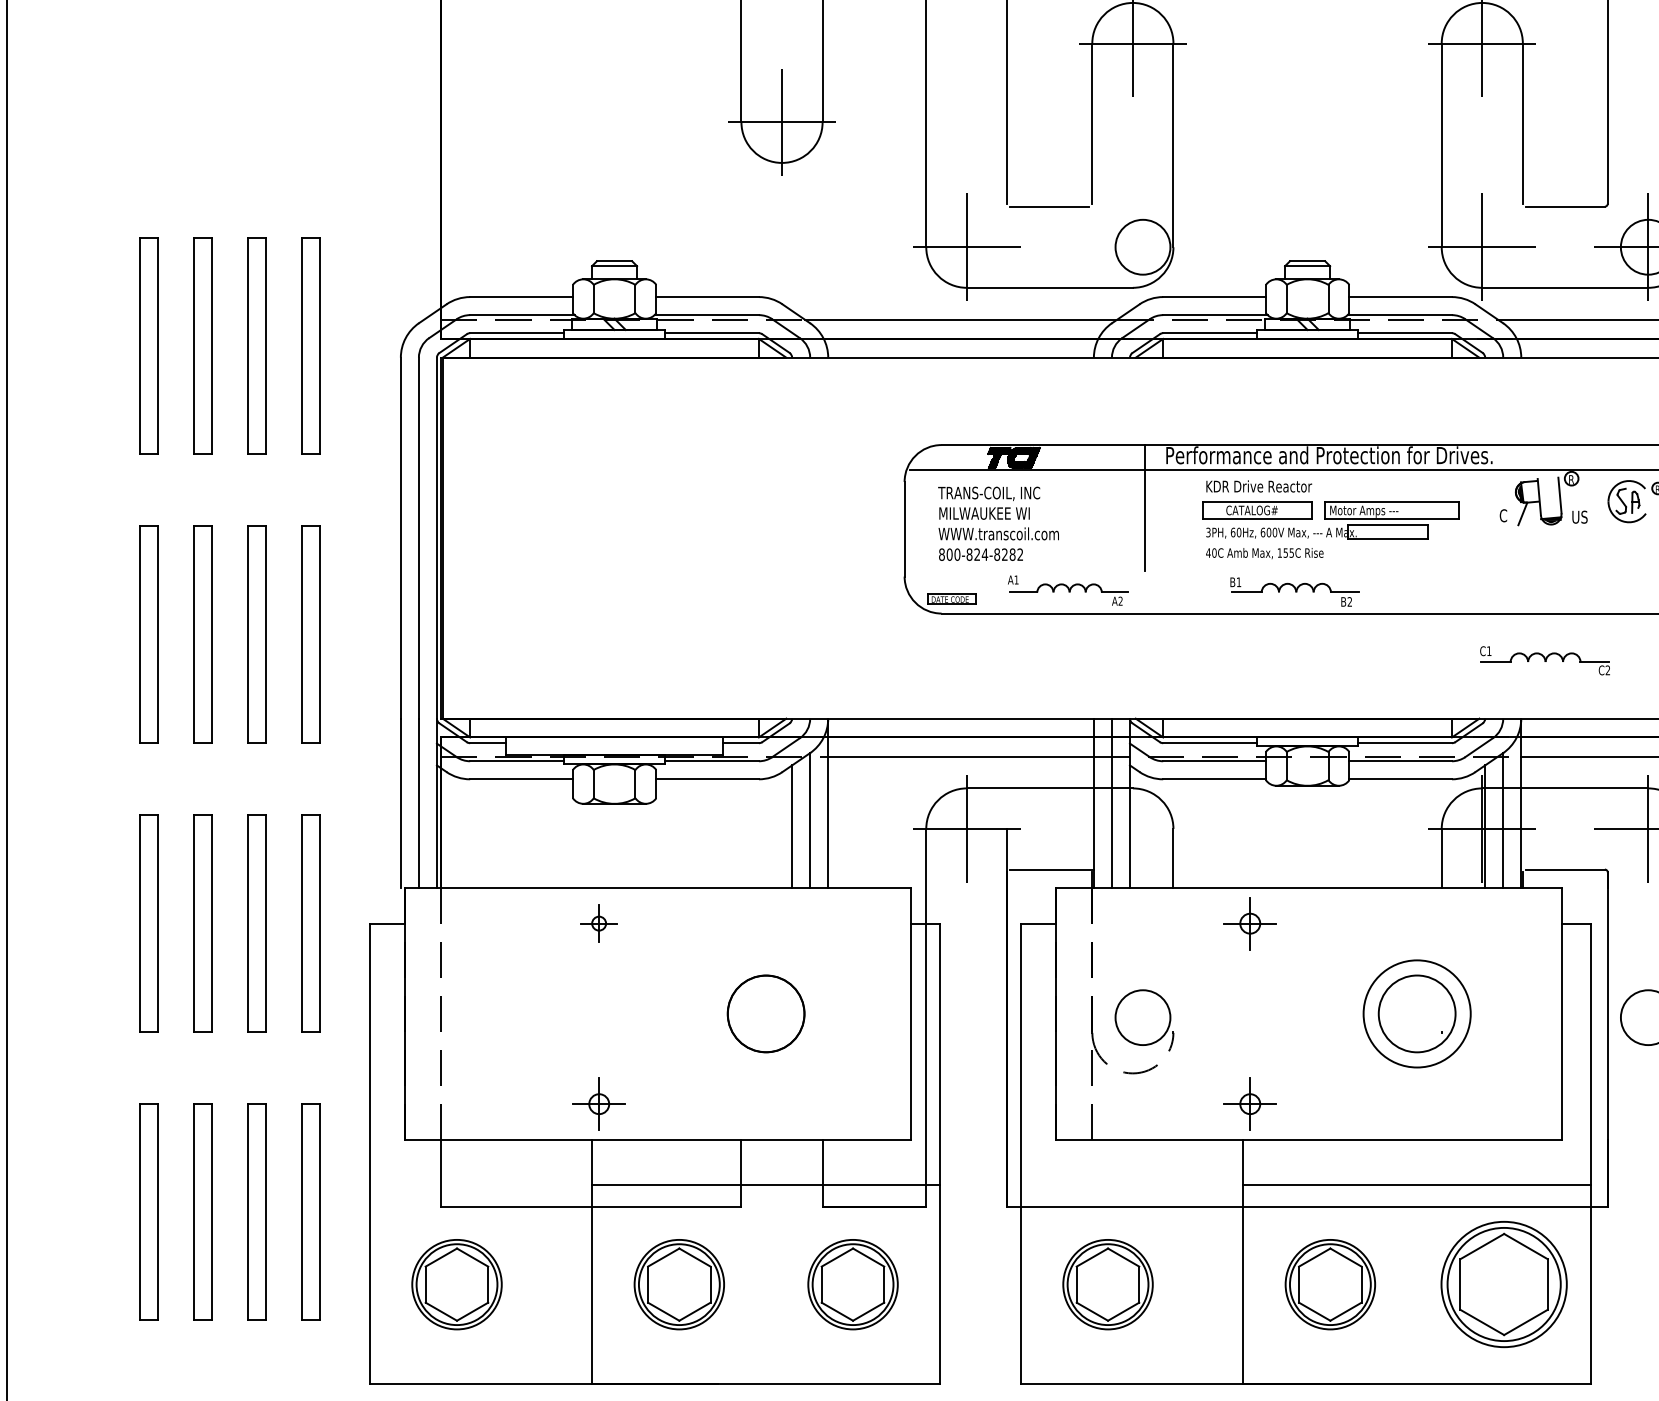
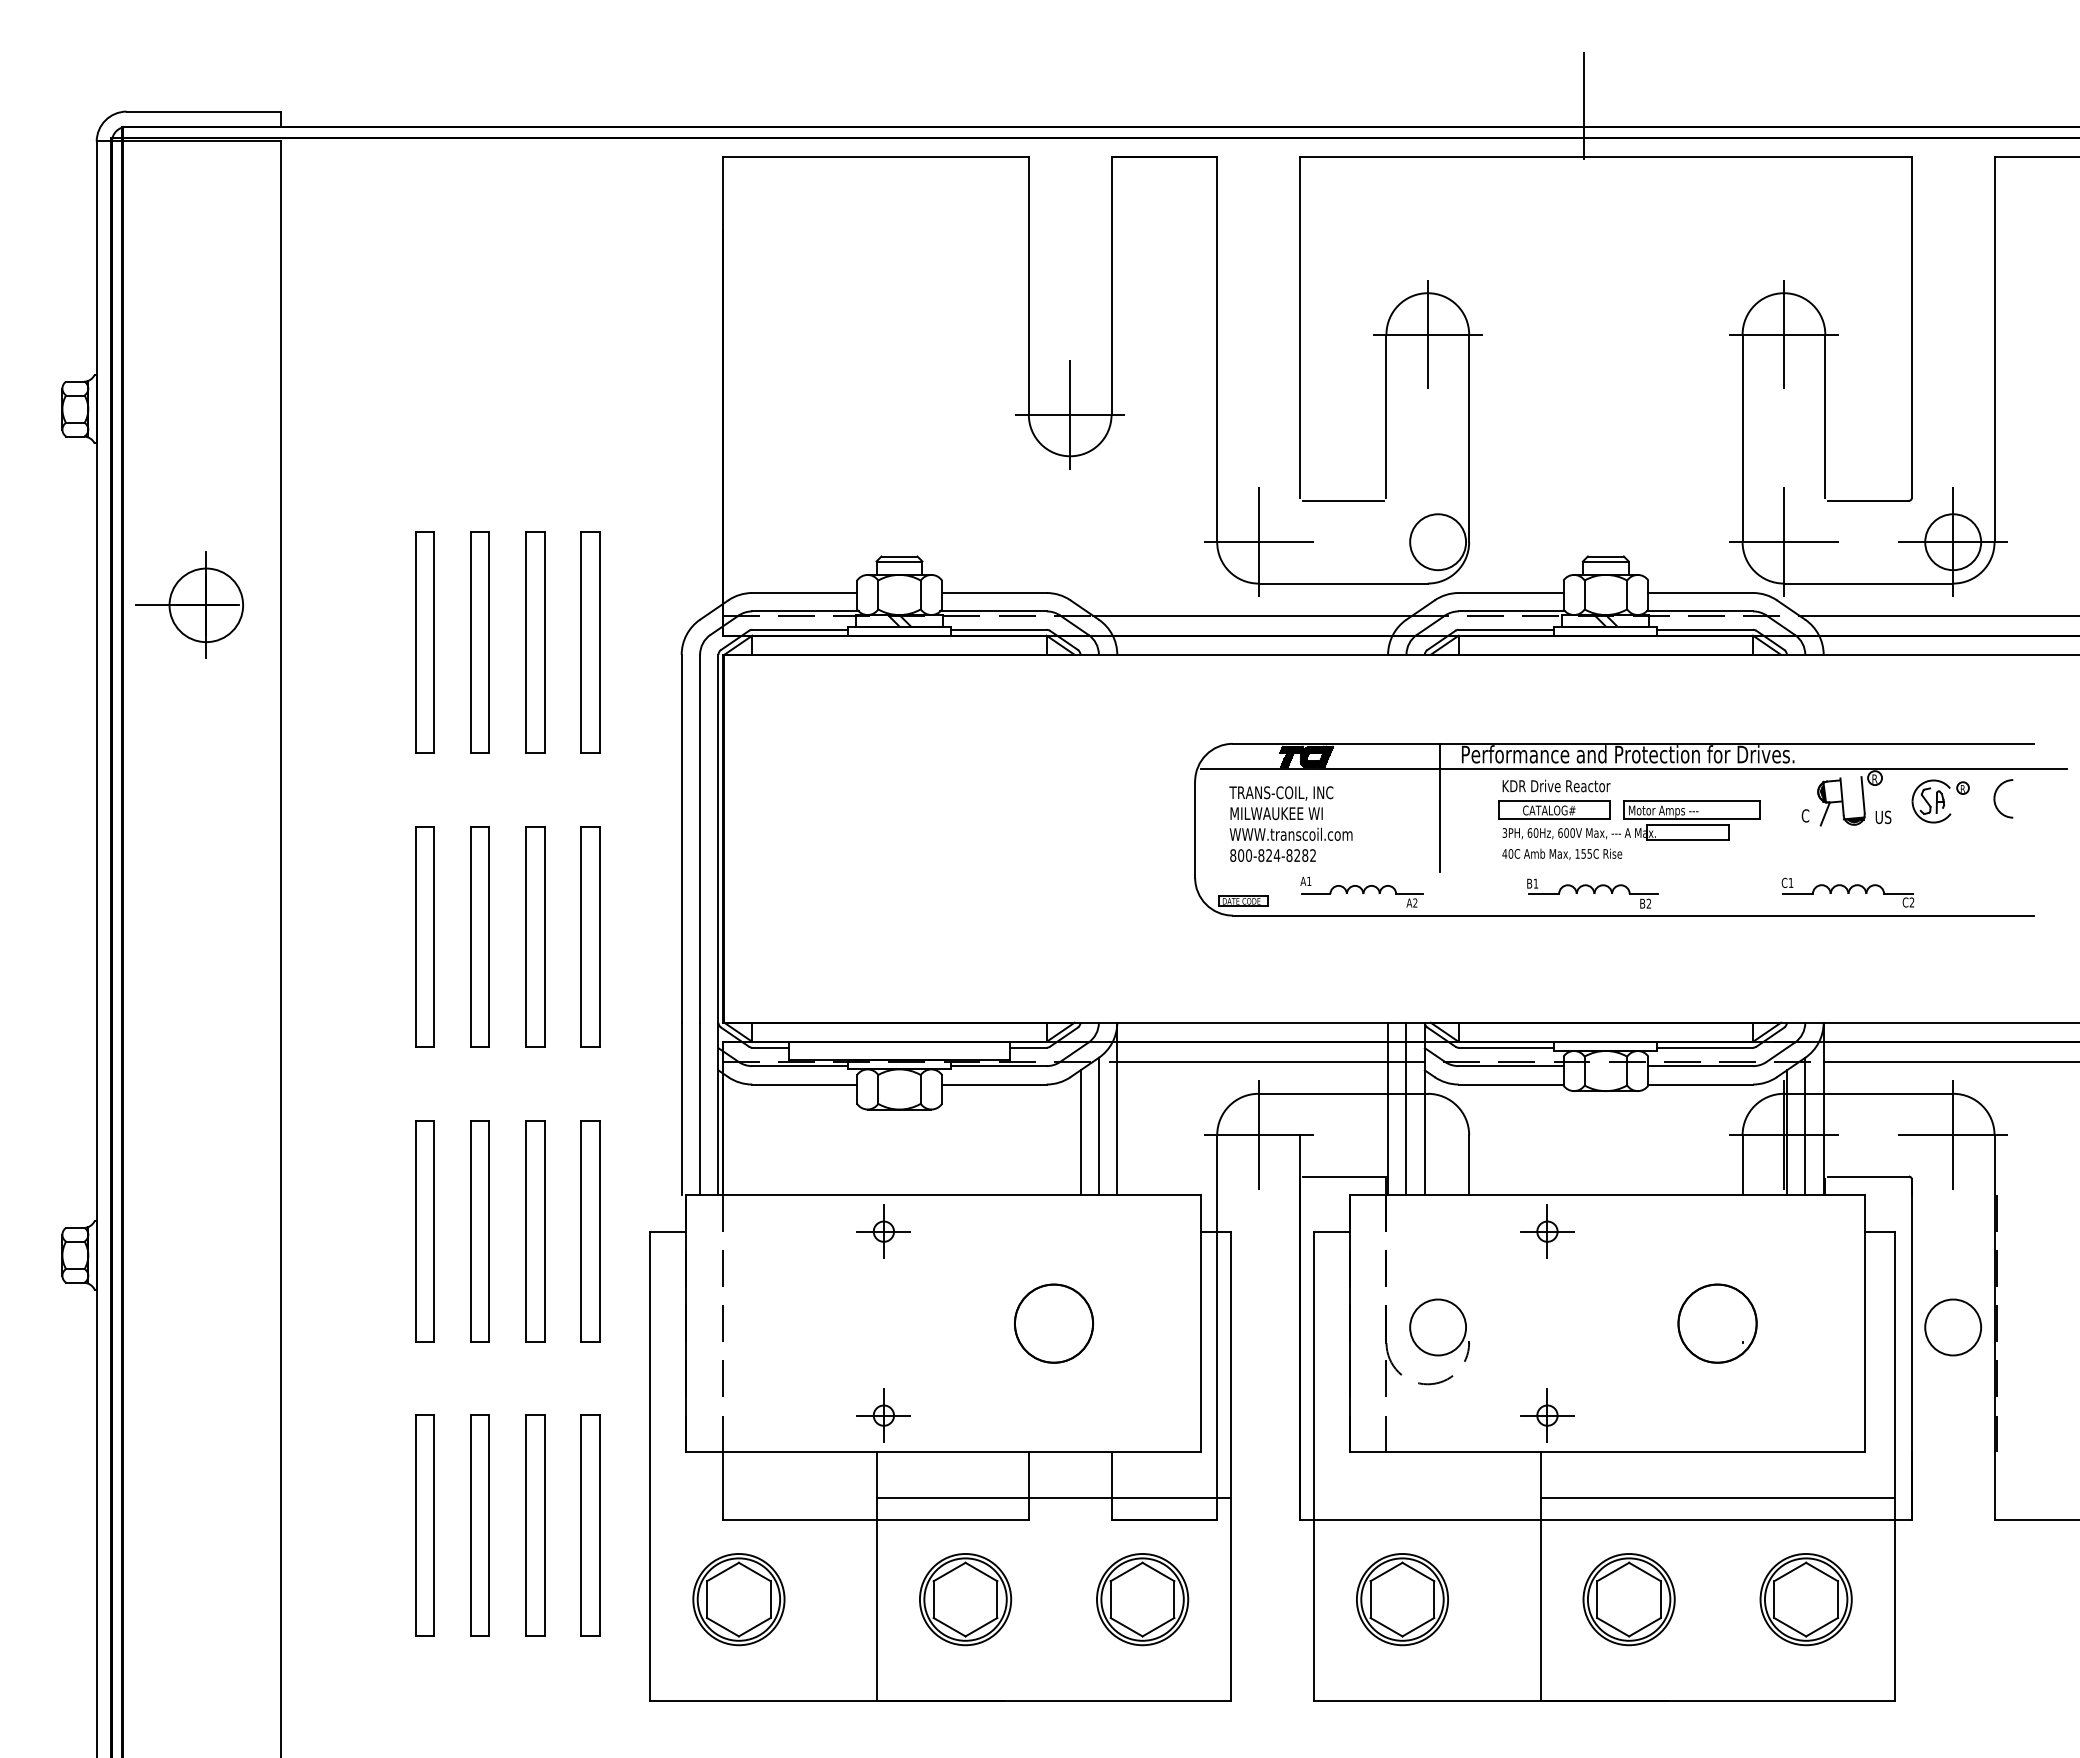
part: (1544, 660) -> (1847, 892), moved
part: (598, 923) -> (883, 1231), size x1.43
circle: (1417, 1013) -> (1717, 1323), size x0.71
part: (1503, 1284) -> (1805, 1599), size x0.71

